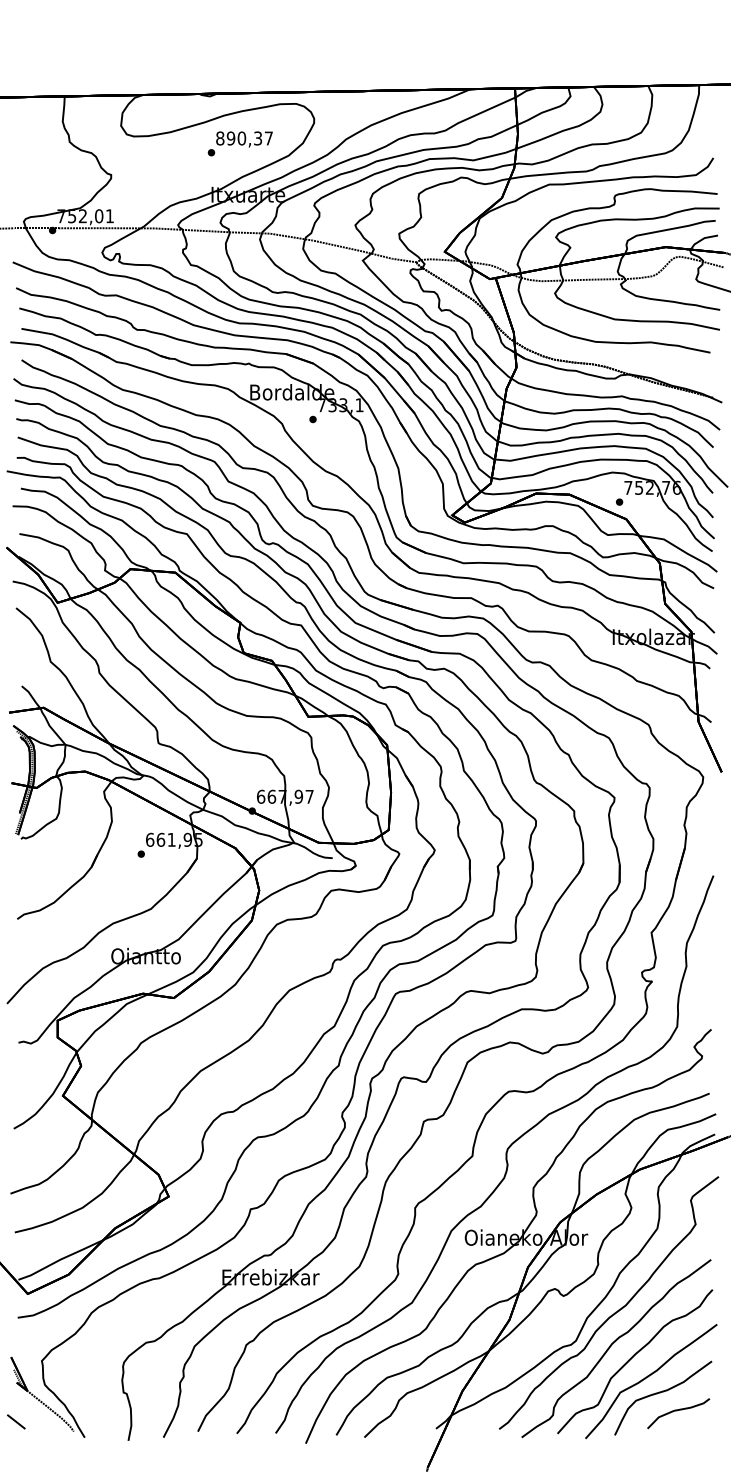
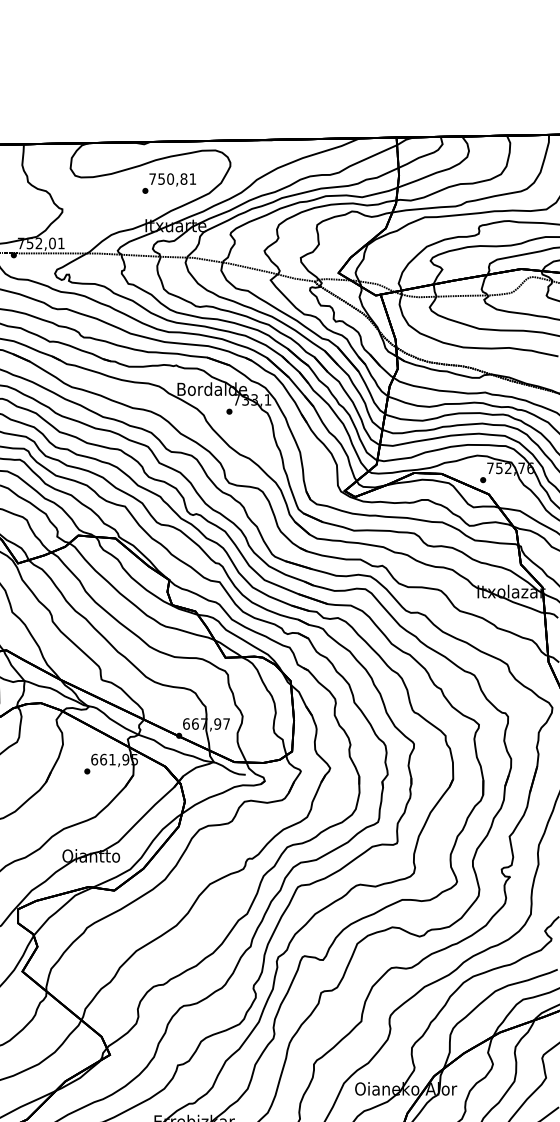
text: (244, 138) -> (172, 179), 890,37 -> 750,81

